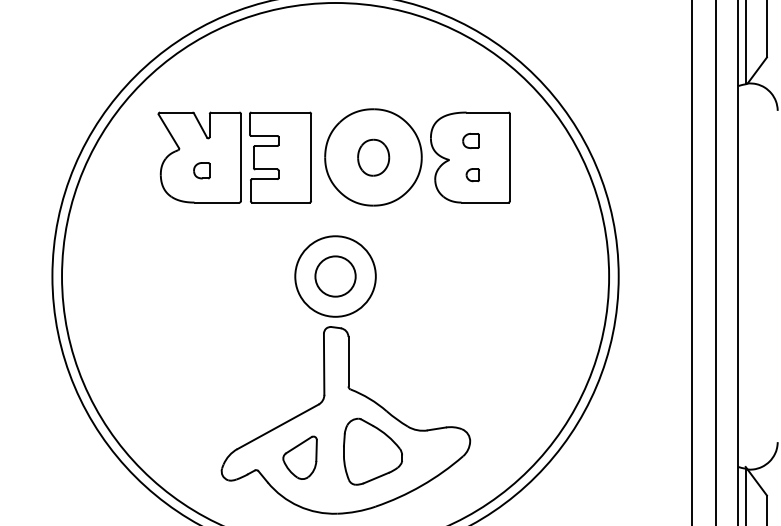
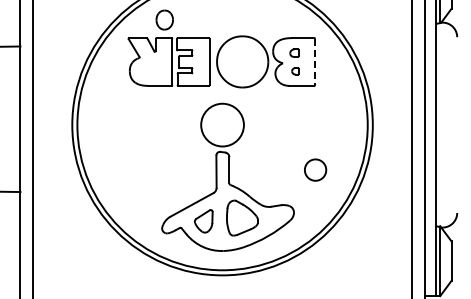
part: (373, 156) -> (164, 19), moved
line: (510, 158) -> (315, 62), solid -> dashed
part: (201, 169) -> (151, 68), removed
circle: (335, 275) -> (315, 169), moved

